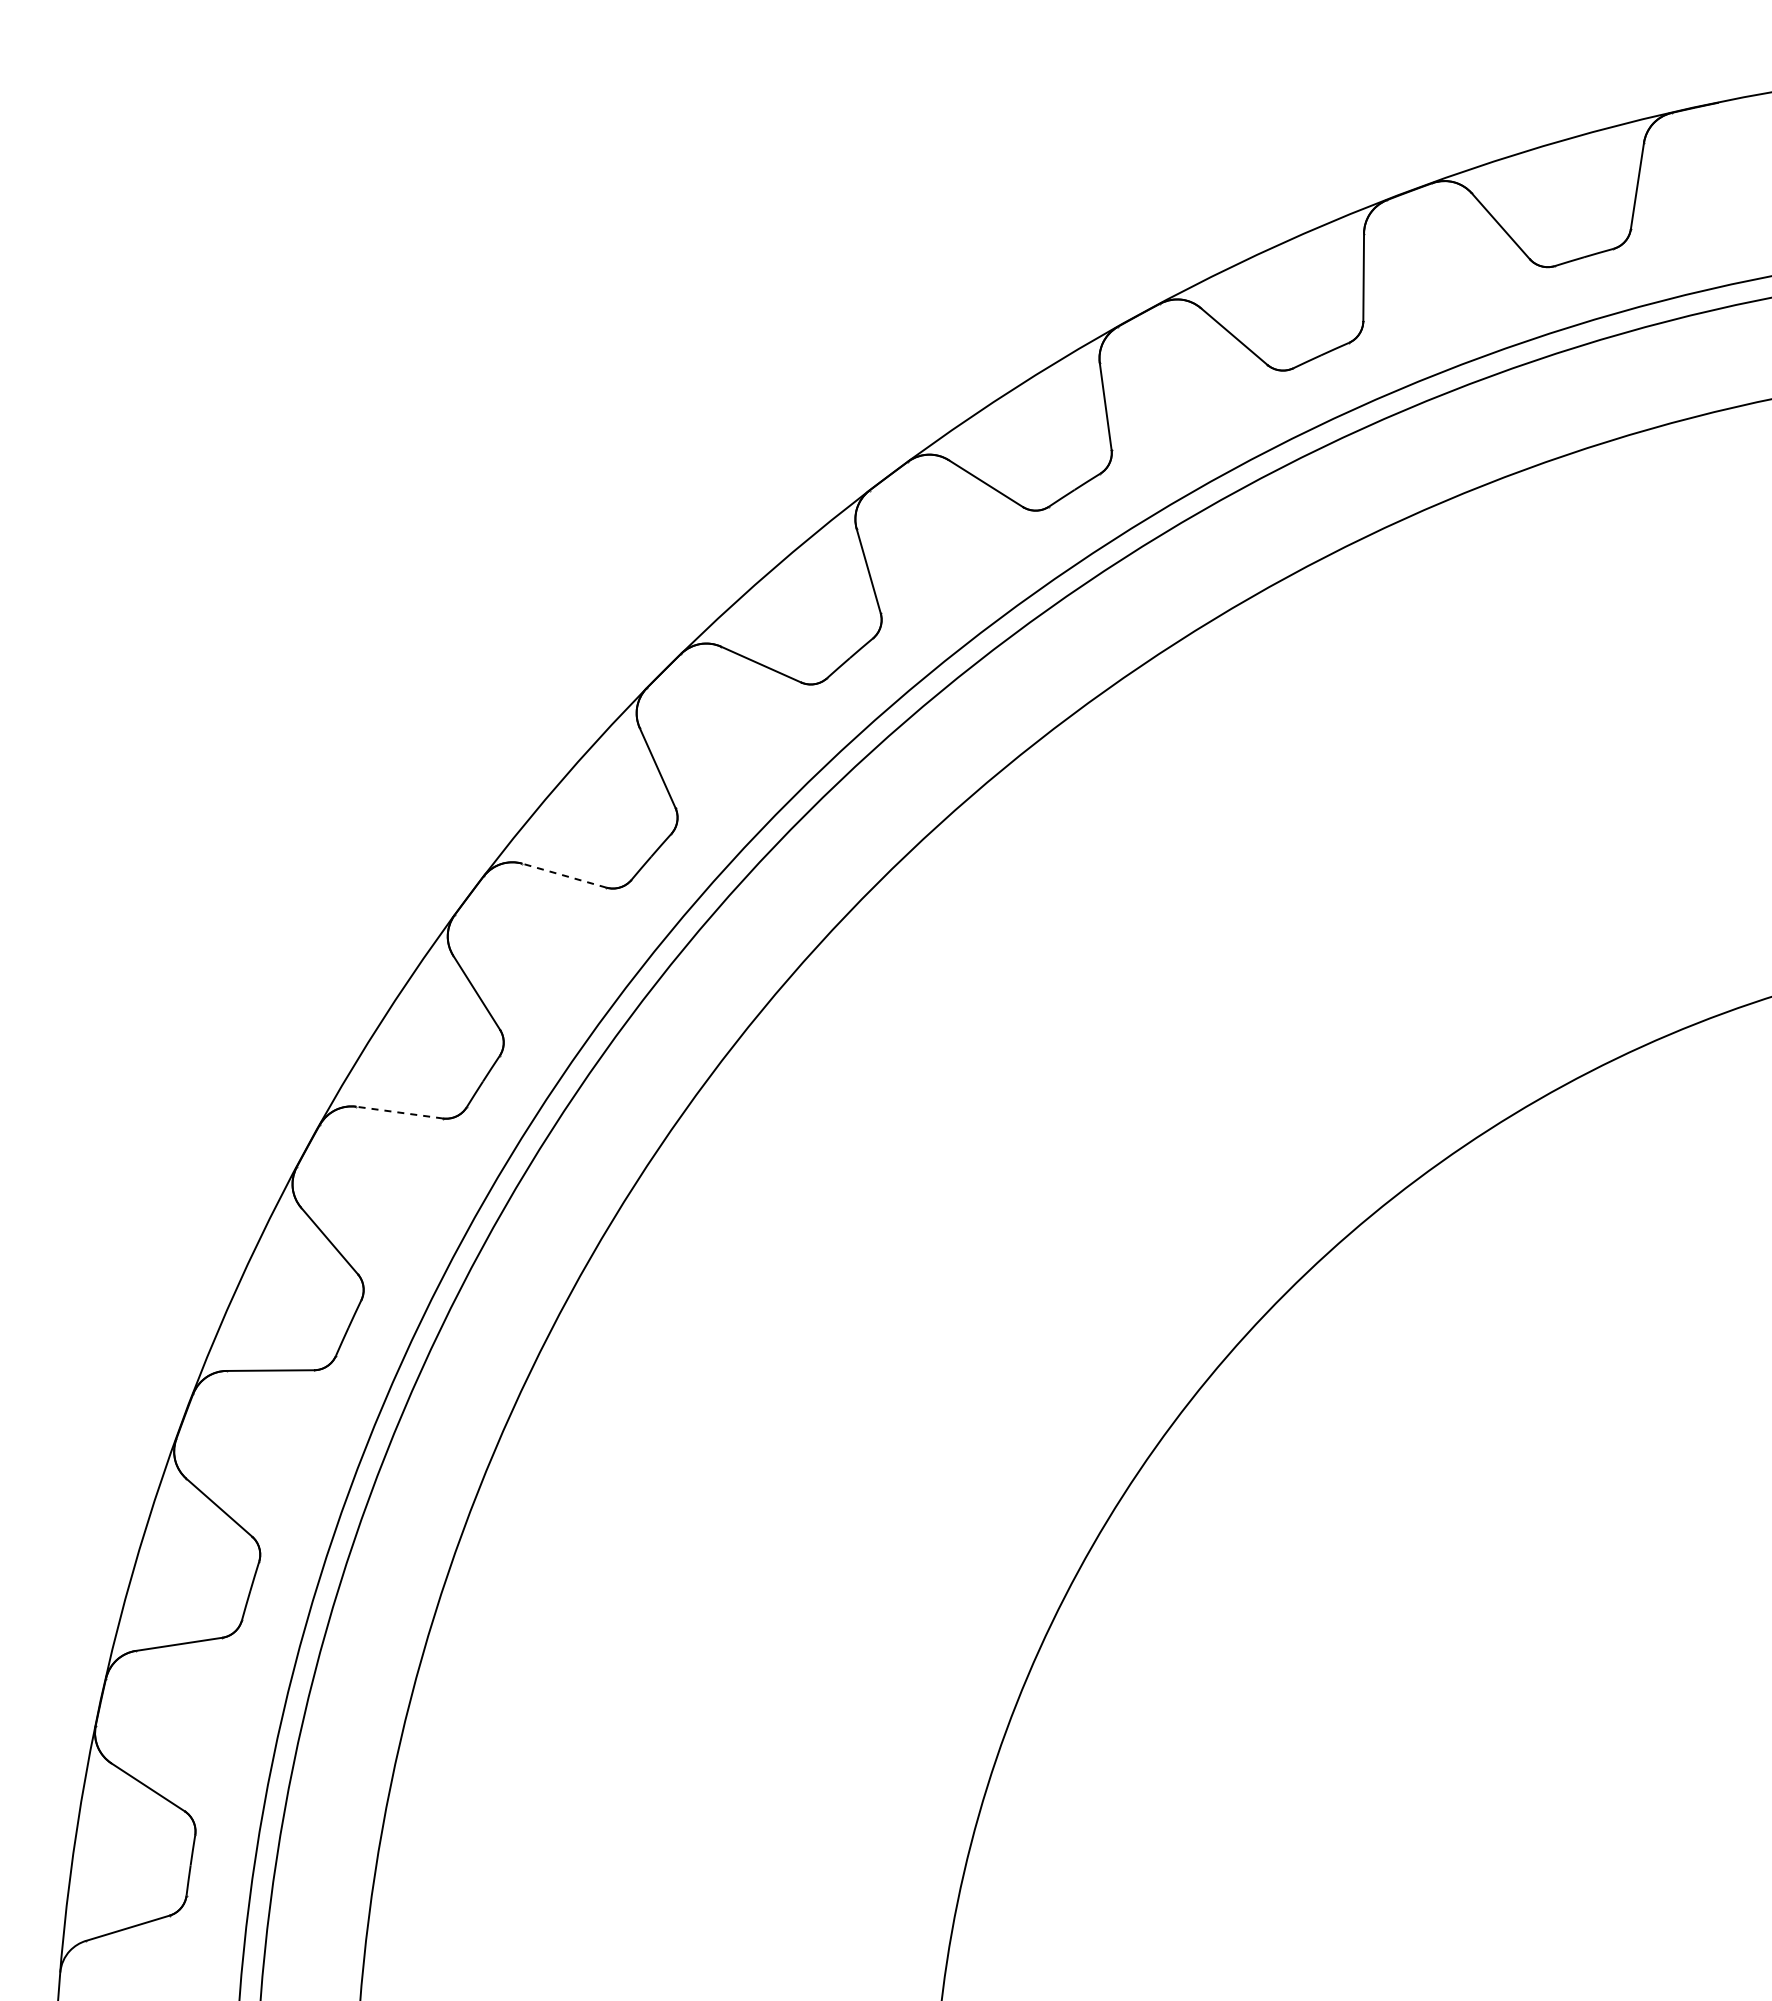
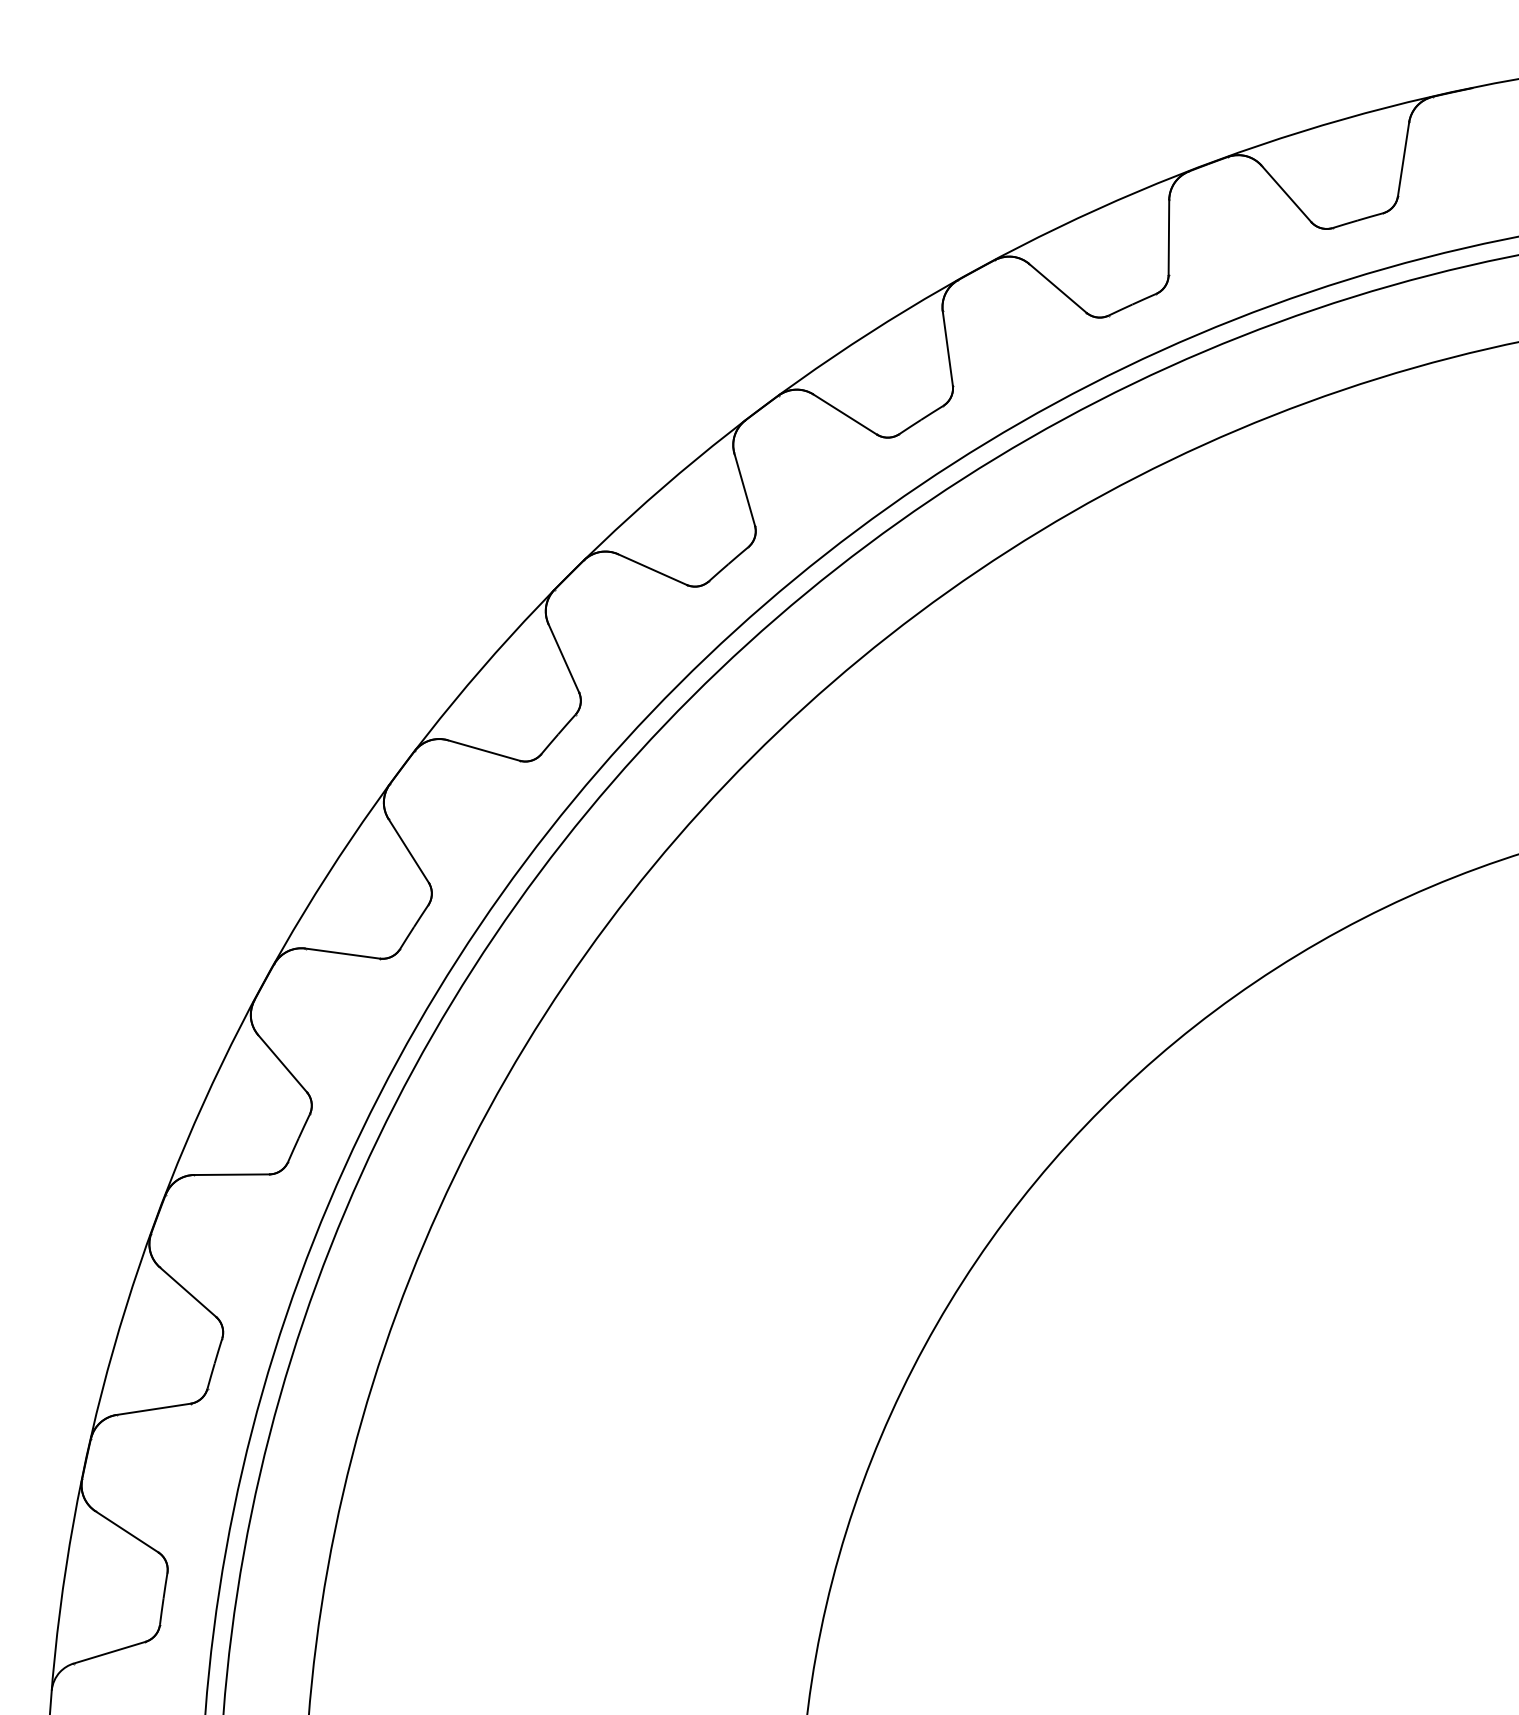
line: (564, 875) -> (483, 750), dashed -> solid
line: (399, 1112) -> (342, 953), dashed -> solid

